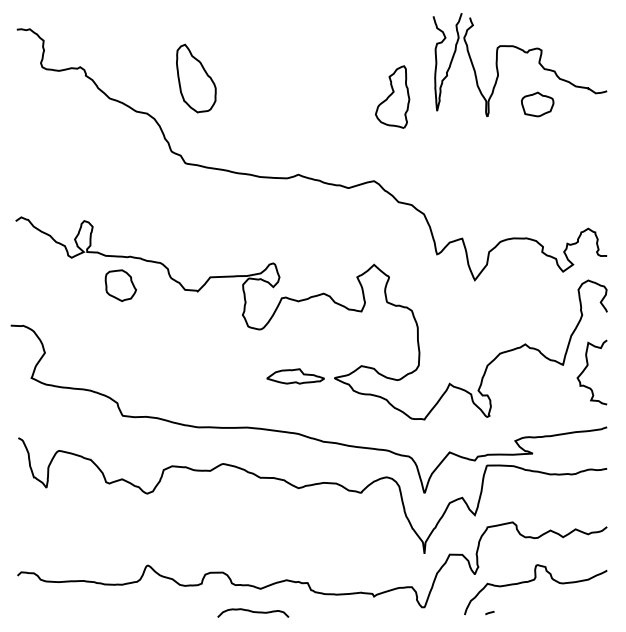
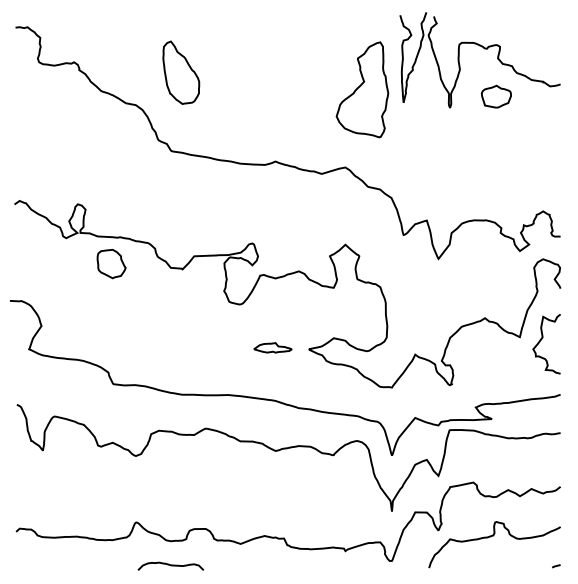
part: (392, 96) -> (362, 89), size x1.67
part: (295, 376) -> (272, 347), size x0.71
curve: (252, 612) -> (170, 565), moved
line: (490, 613) -> (556, 566), moved

